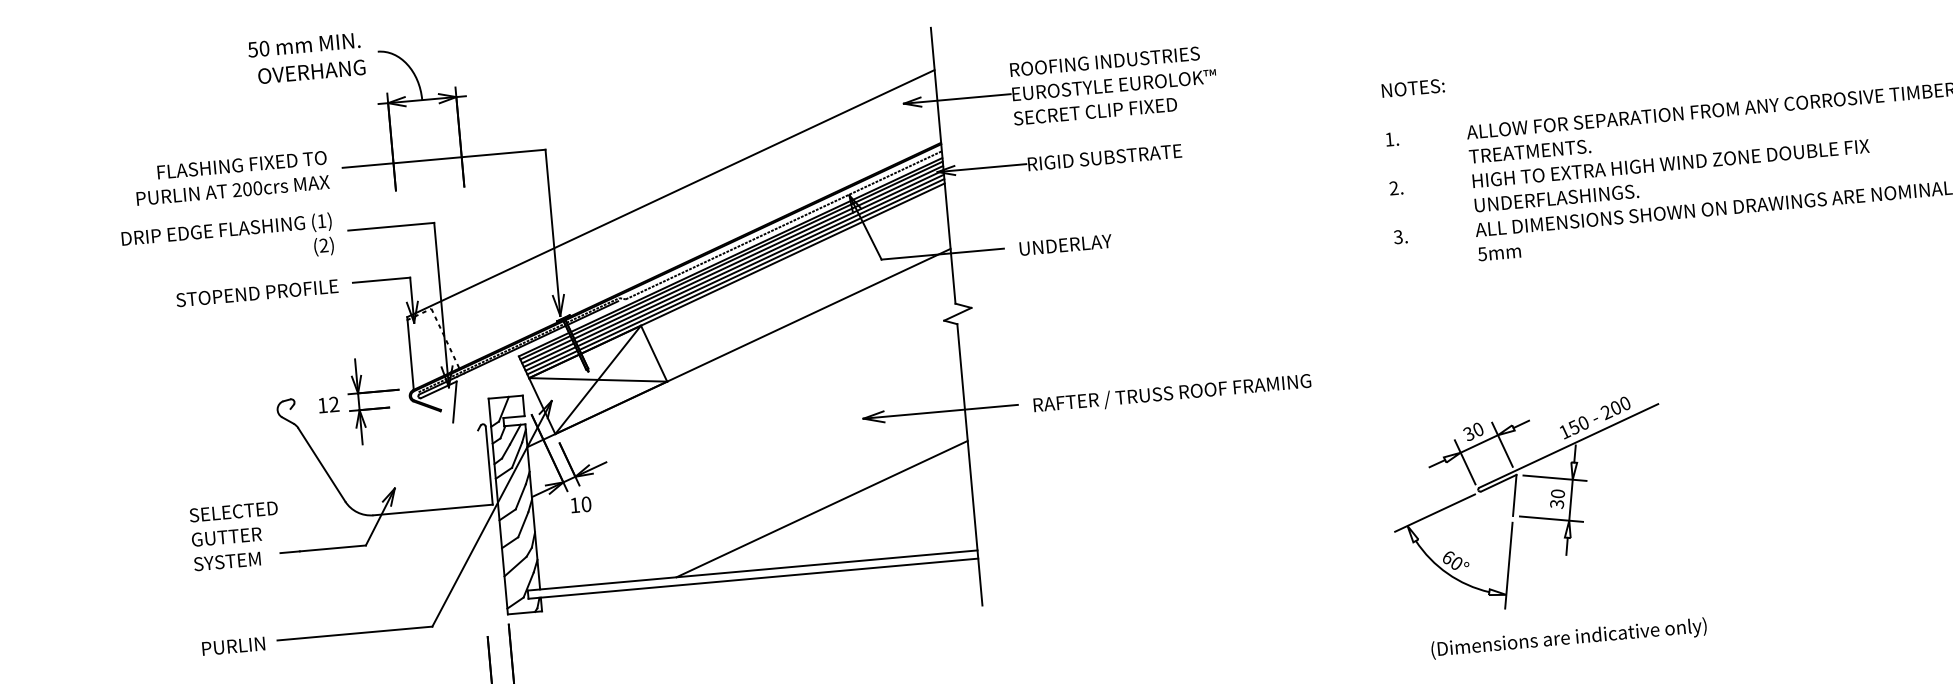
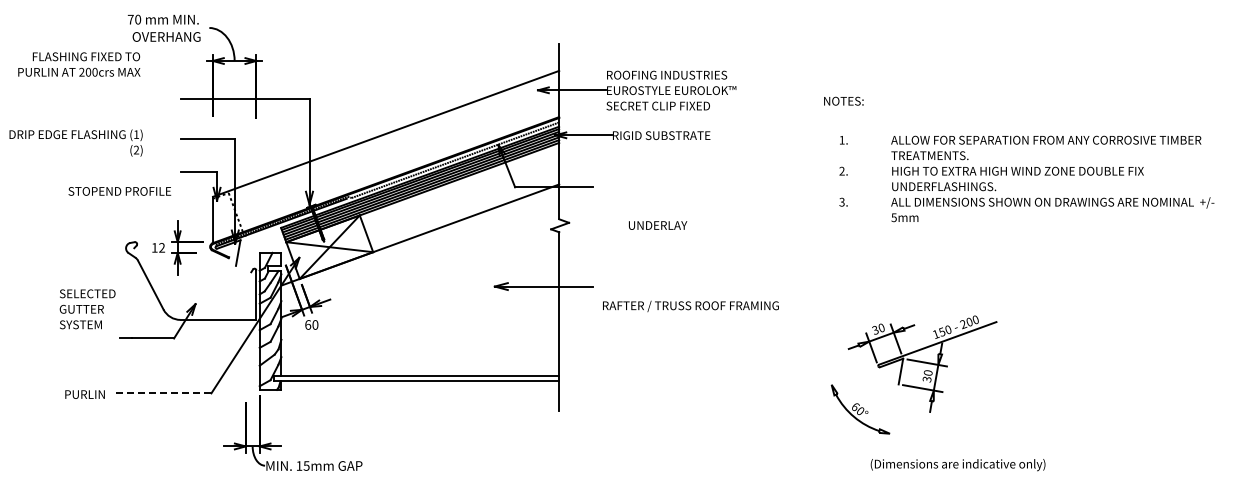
text: (252, 49) -> (130, 19), 50 -> 70
text: (1412, 87) -> (843, 100), moved
text: (232, 178) -> (79, 64), moved
text: (226, 242) -> (75, 142), moved
text: (1066, 244) -> (658, 225), moved
text: (256, 293) -> (119, 191), moved
text: (1171, 394) -> (690, 306), moved
text: (575, 504) -> (308, 324), 10 -> 60
line: (821, 509) -> (463, 341), removed
line: (1434, 511) -> (849, 377), removed
text: (235, 536) -> (87, 309), moved
line: (1507, 565) -> (892, 415), removed
line: (353, 633) -> (161, 393), solid -> dashed
text: (1568, 639) -> (957, 465), moved

